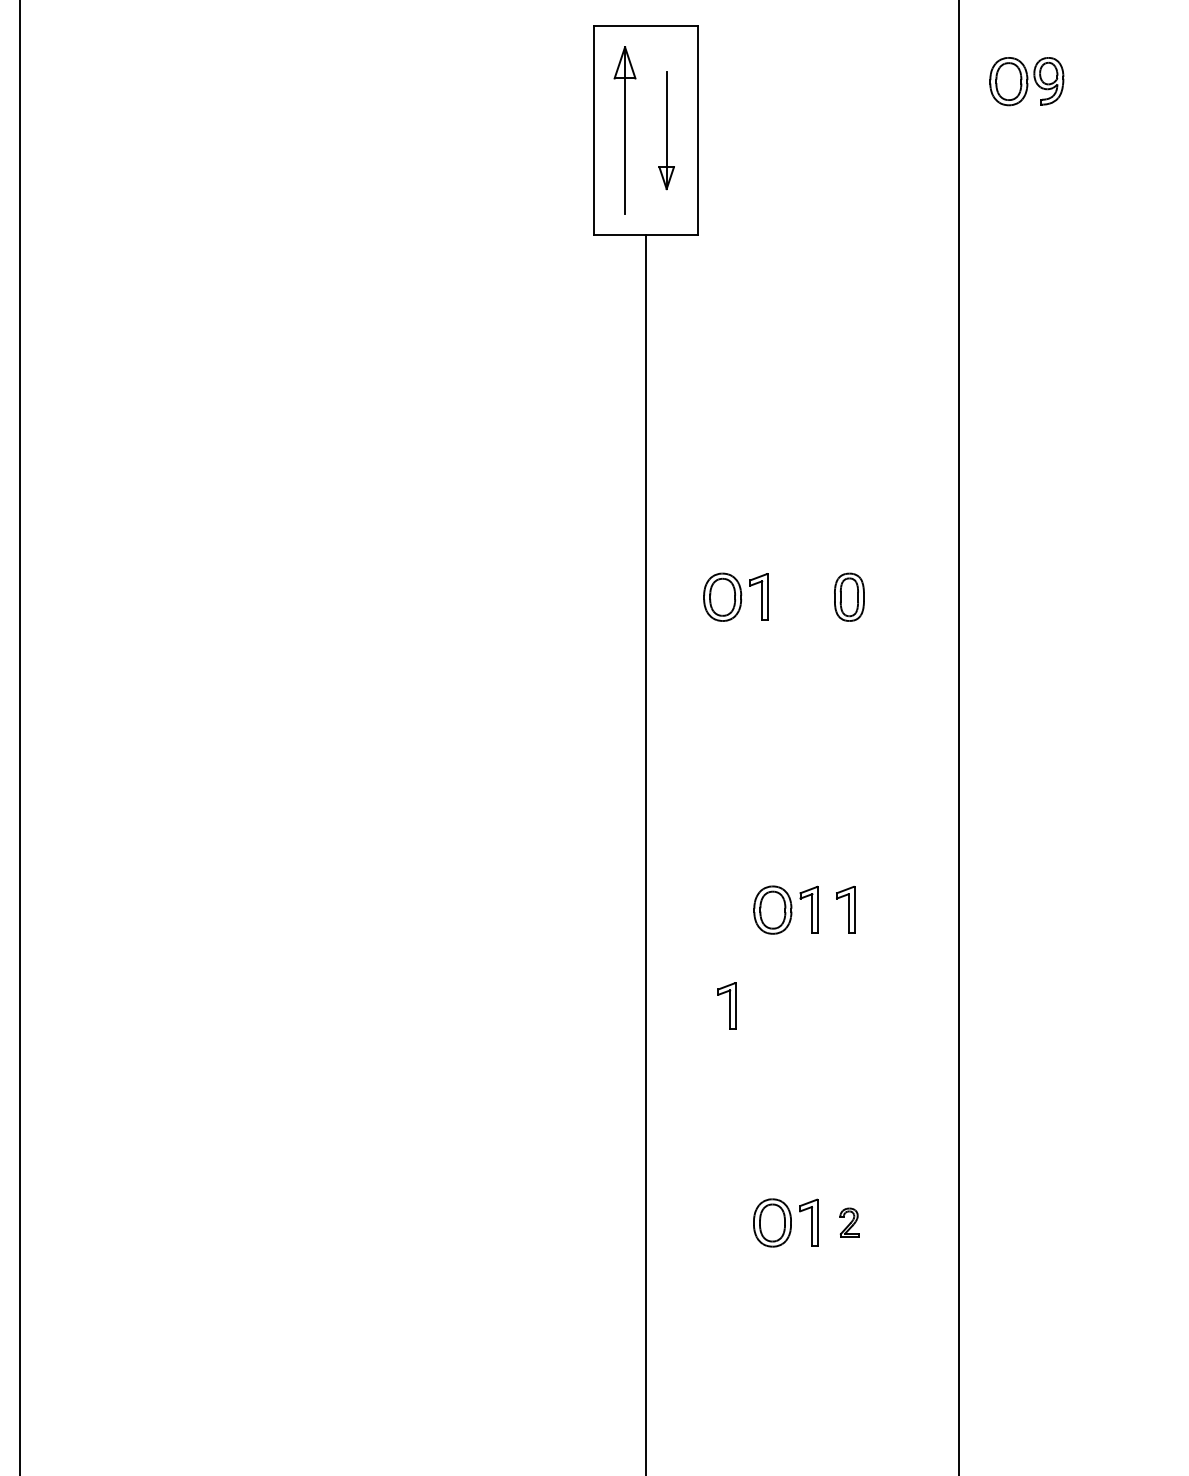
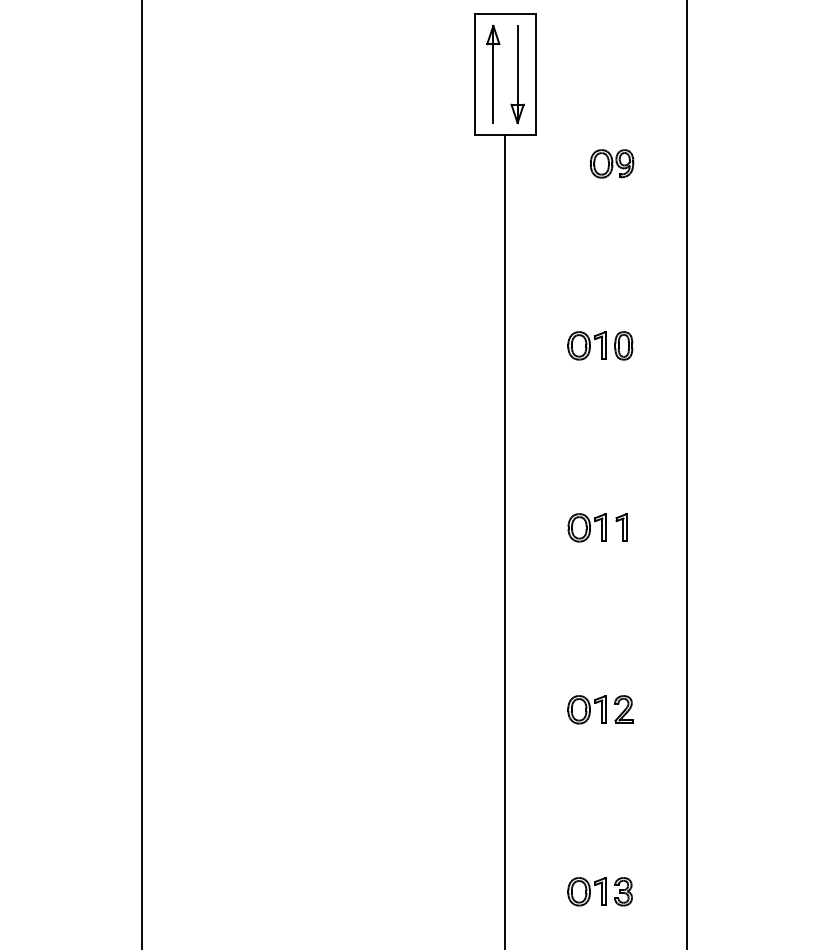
part: (1027, 80) -> (612, 163), moved
part: (666, 130) -> (517, 74), size x1.43
part: (735, 596) -> (586, 345), moved
part: (726, 1005) -> (552, 583), removed
part: (848, 1222) -> (623, 709), size x1.67

